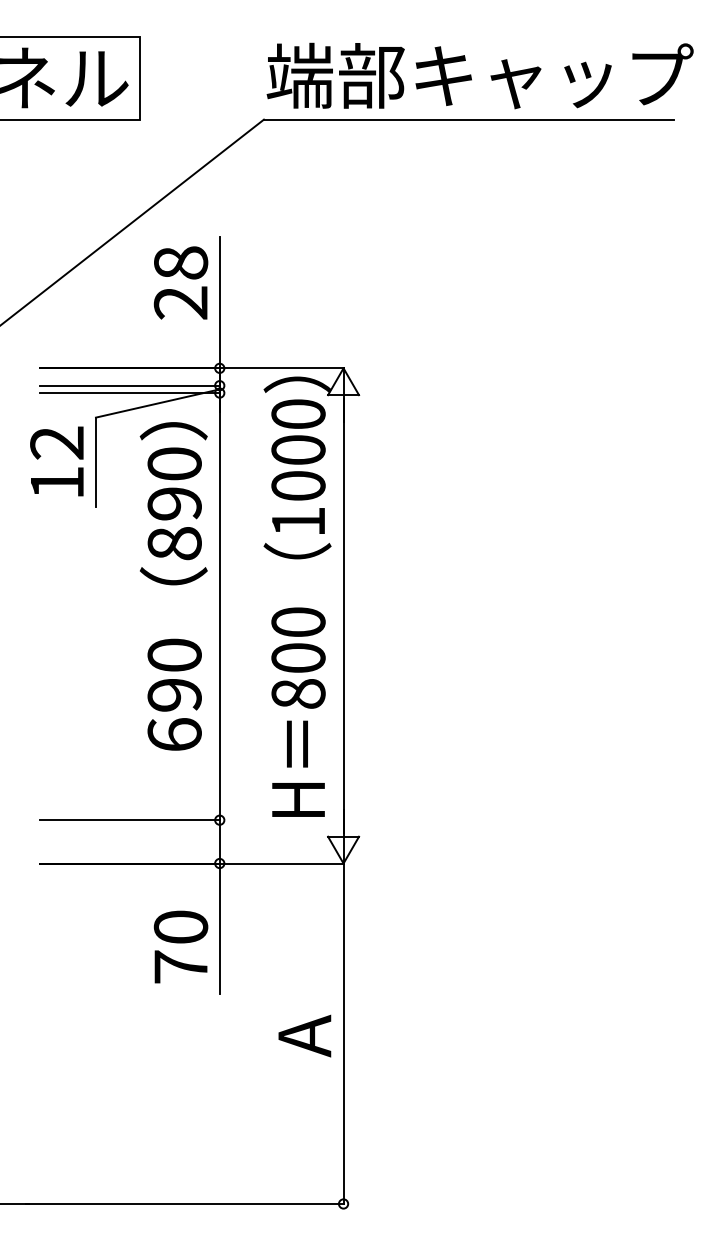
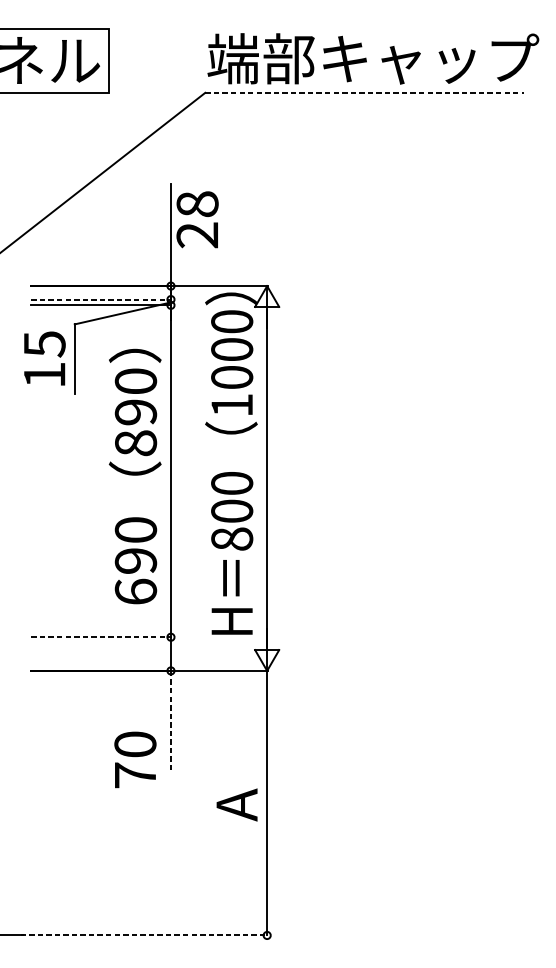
line: (469, 119) -> (365, 92), solid -> dashed
text: (180, 282) -> (197, 219), moved
line: (130, 385) -> (101, 299), solid -> dashed
text: (57, 443) -> (44, 344), 12 -> 15
text: (173, 586) -> (135, 476), moved
line: (130, 820) -> (101, 637), solid -> dashed
line: (219, 929) -> (170, 722), solid -> dashed
text: (180, 946) -> (135, 759), moved
line: (185, 1203) -> (144, 935), solid -> dashed

